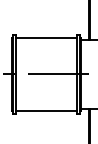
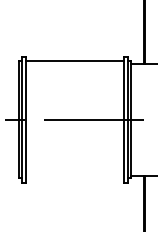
line: (46, 110) -> (74, 177), removed

